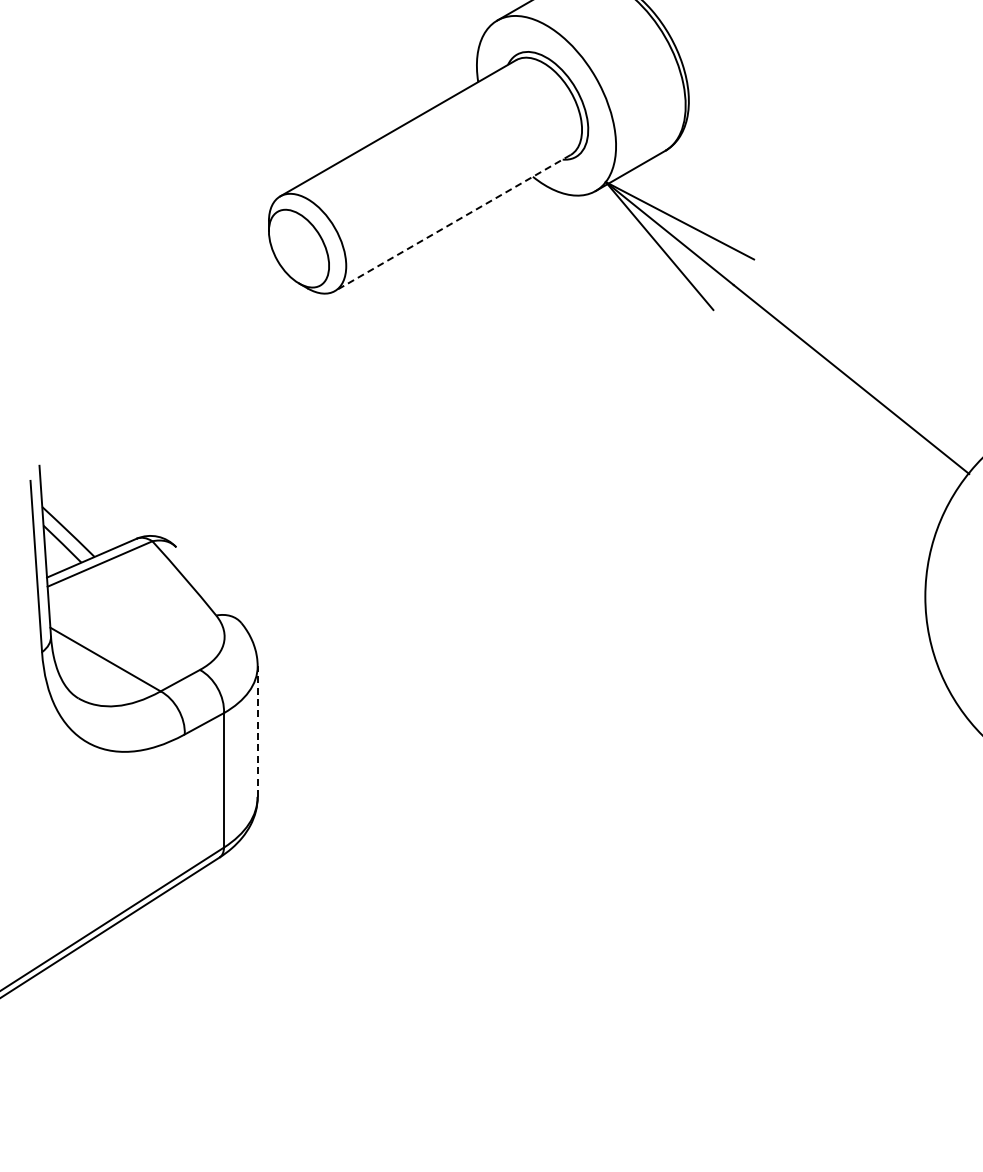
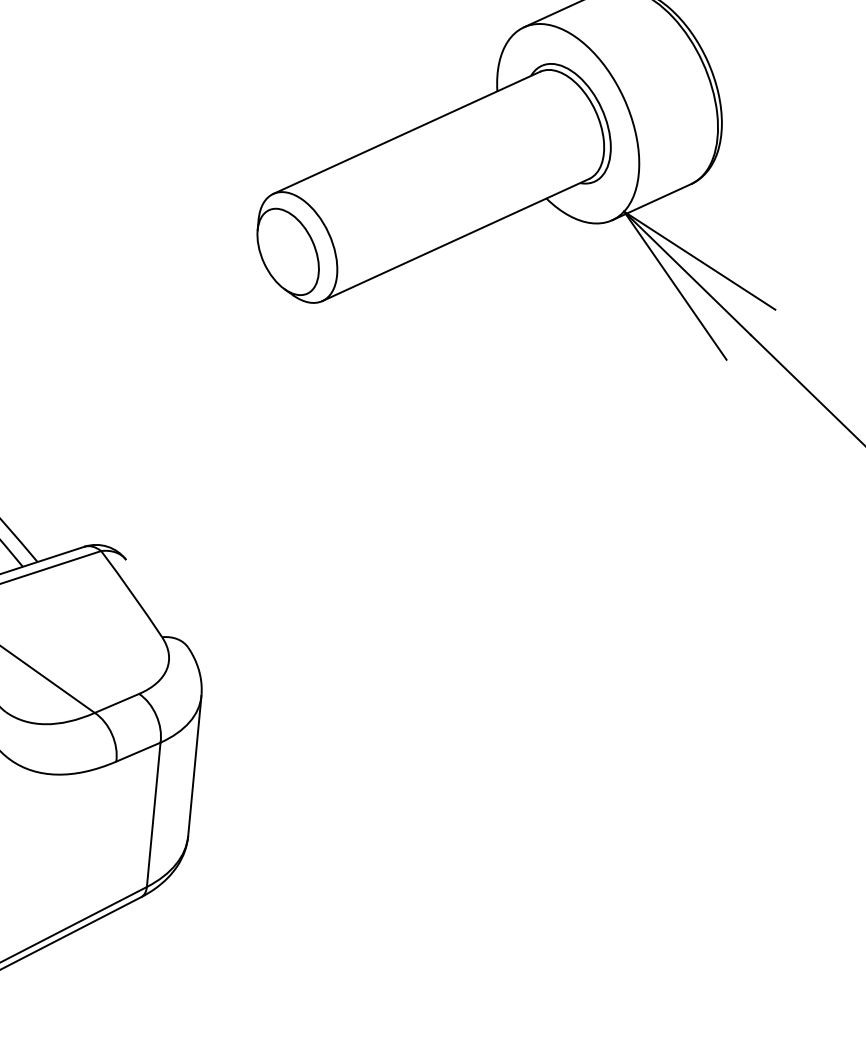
line: (452, 223) -> (455, 240), dashed -> solid
line: (257, 731) -> (194, 765), dashed -> solid

